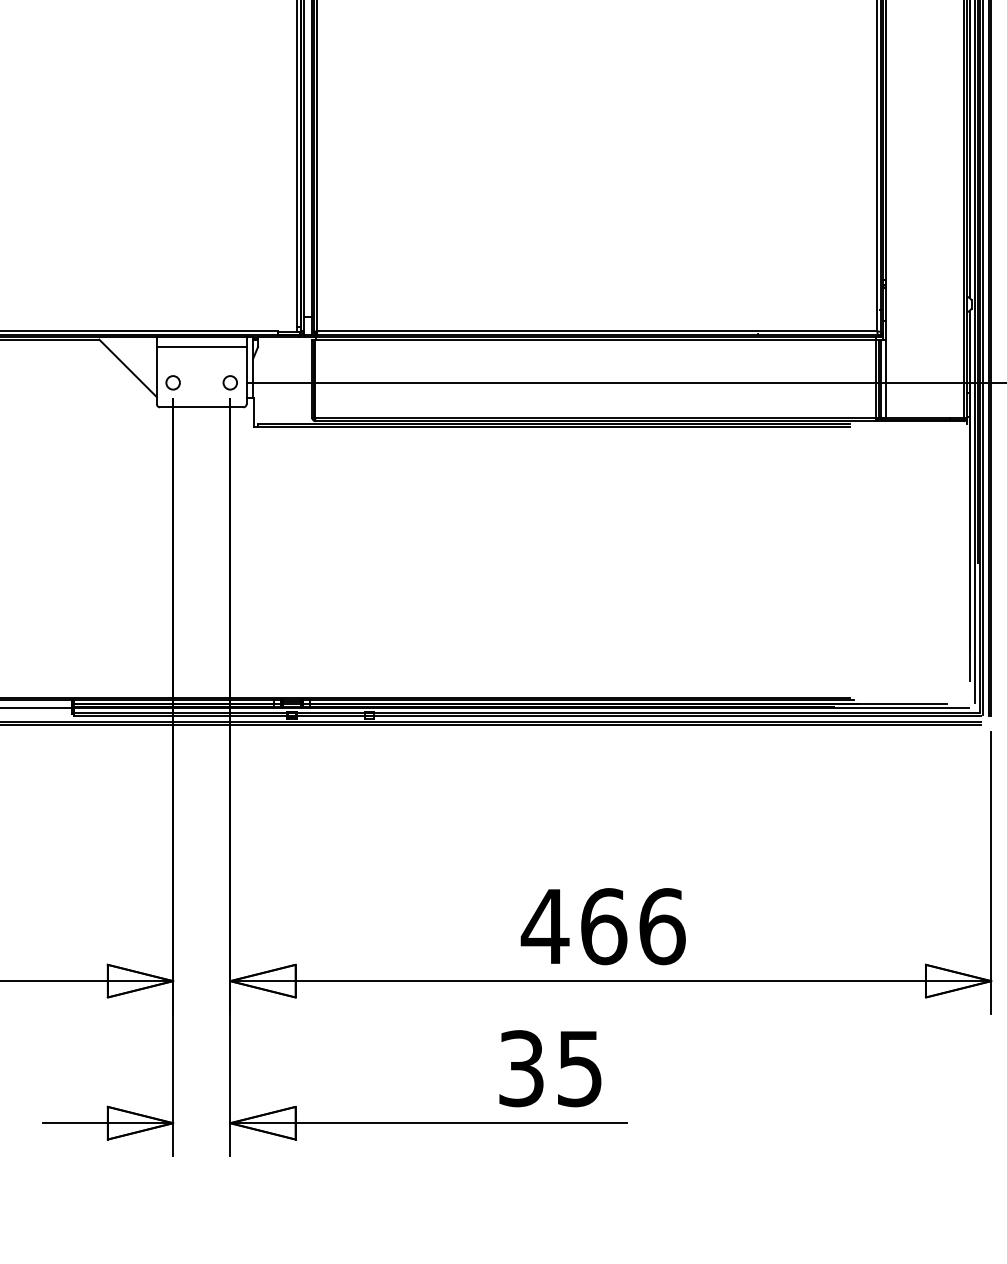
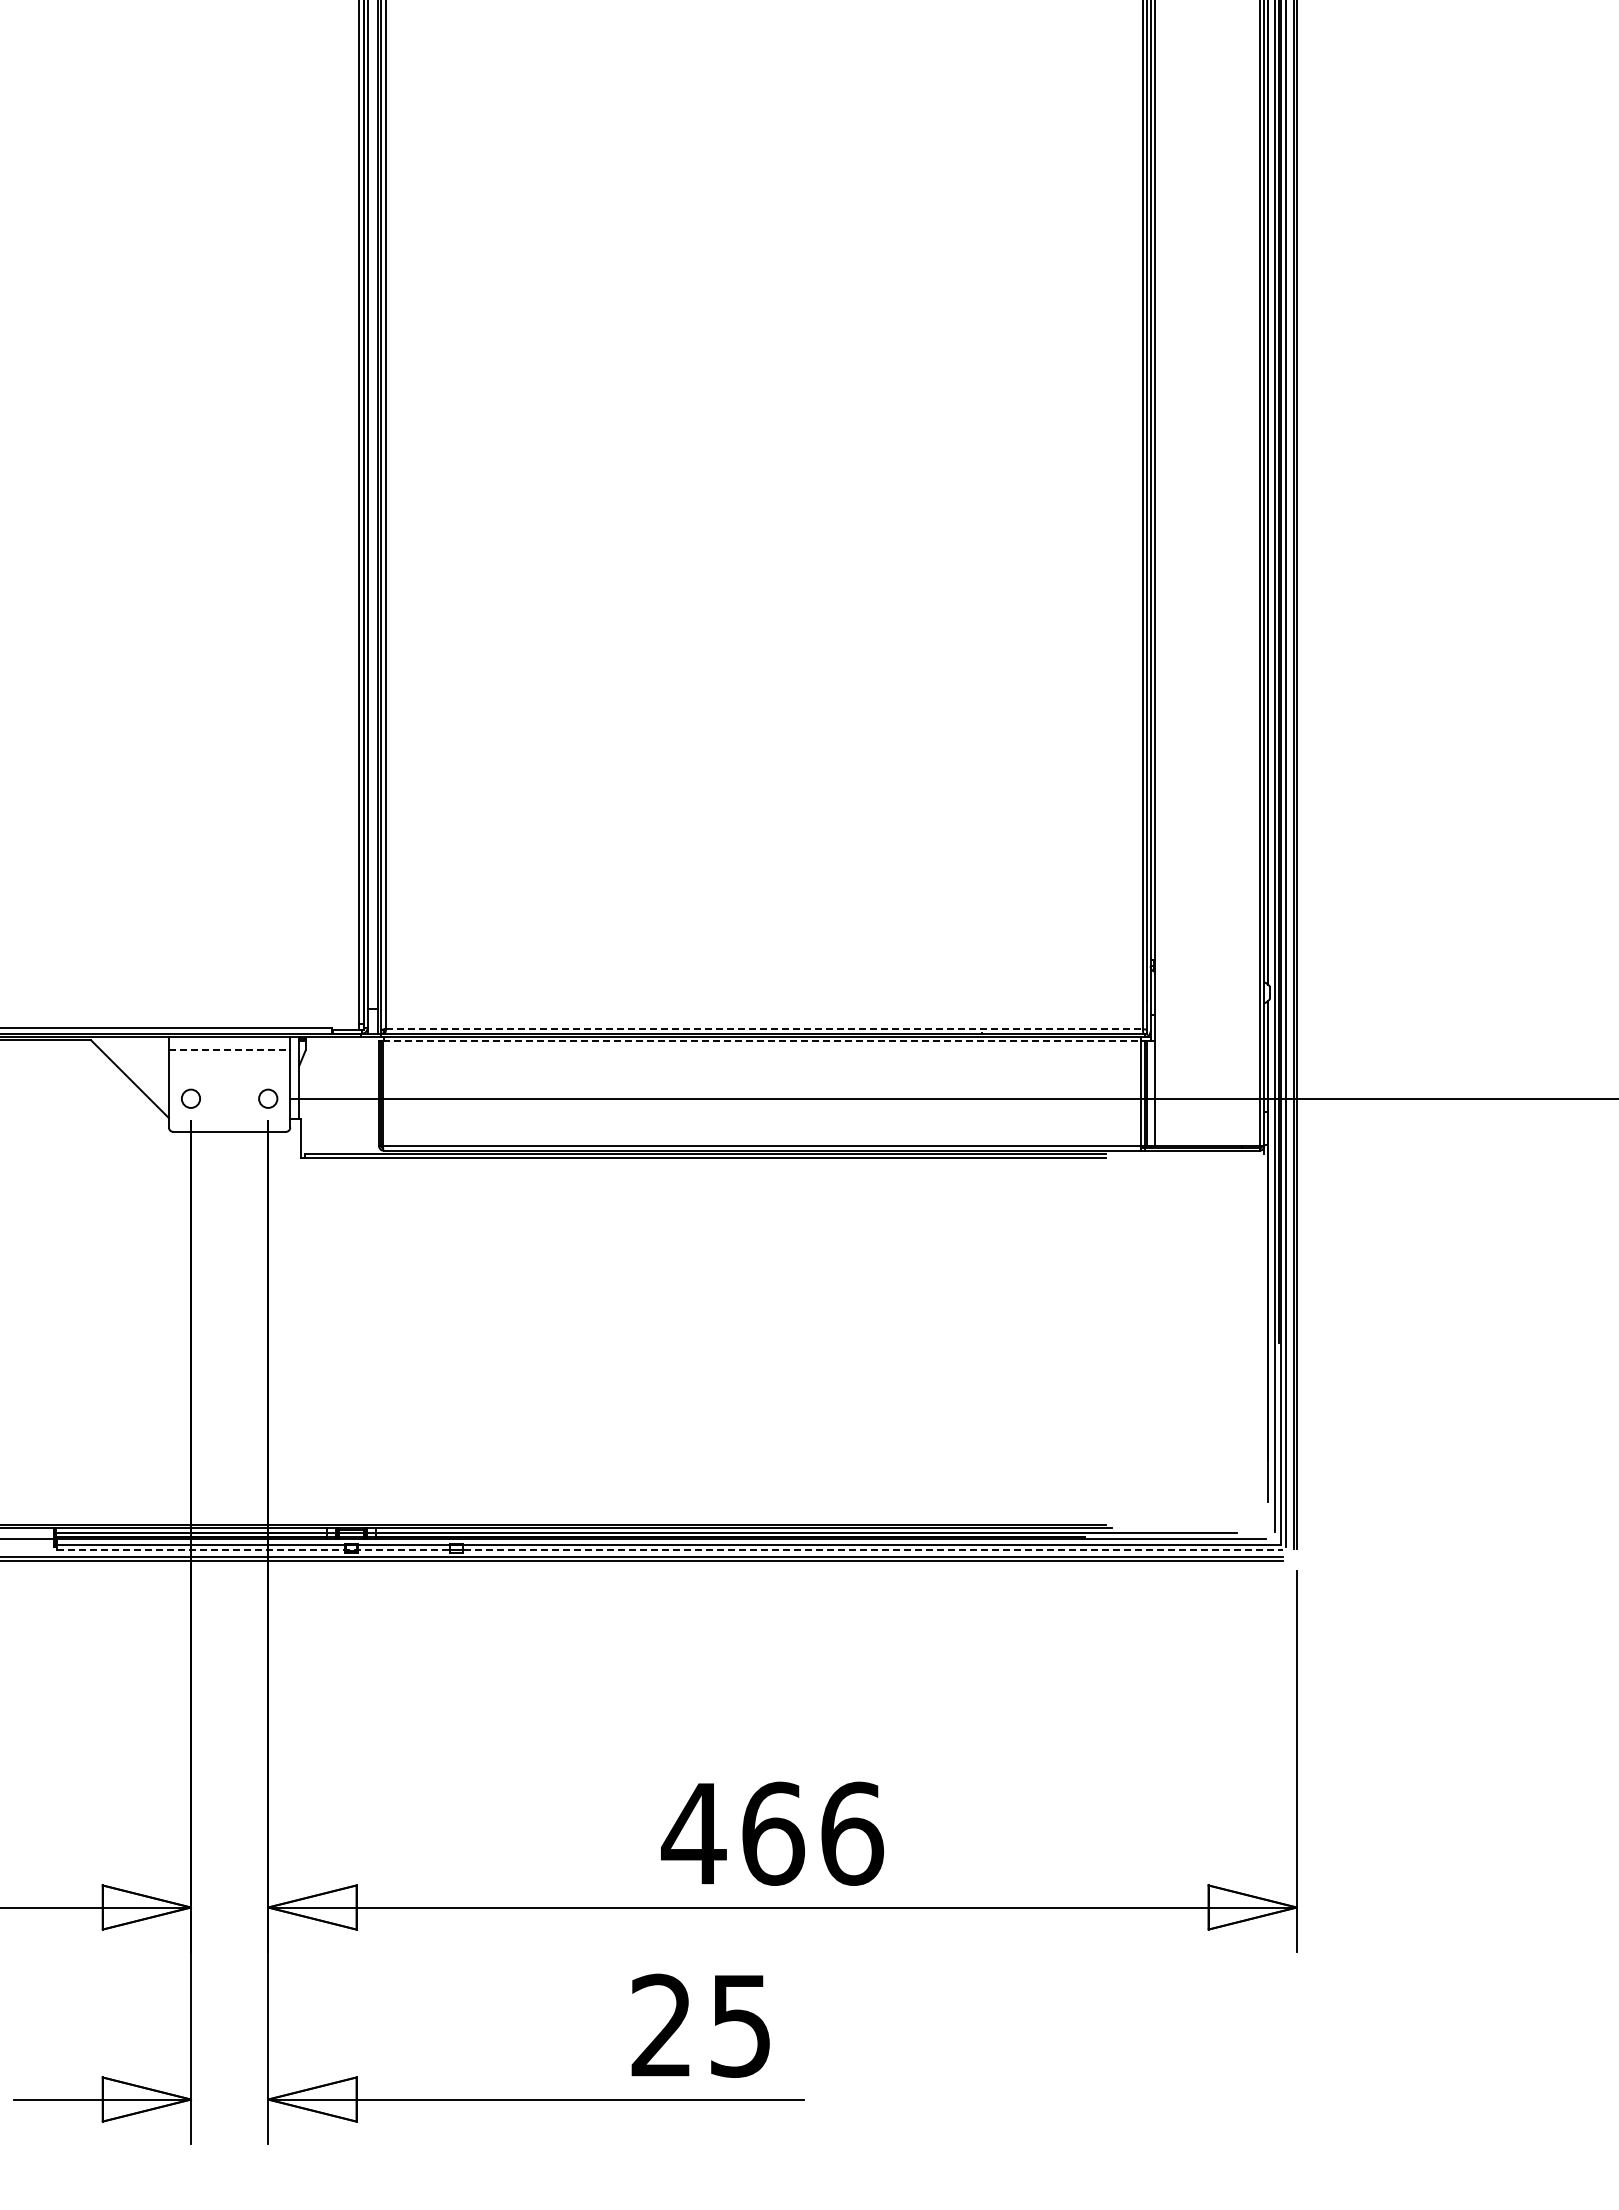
line: (597, 331) -> (764, 1029), solid -> dashed
line: (595, 340) -> (761, 1041), solid -> dashed
line: (201, 347) -> (229, 1050), solid -> dashed
line: (527, 716) -> (670, 1549), solid -> dashed
text: (521, 1068) -> (661, 2025), 35 -> 25

